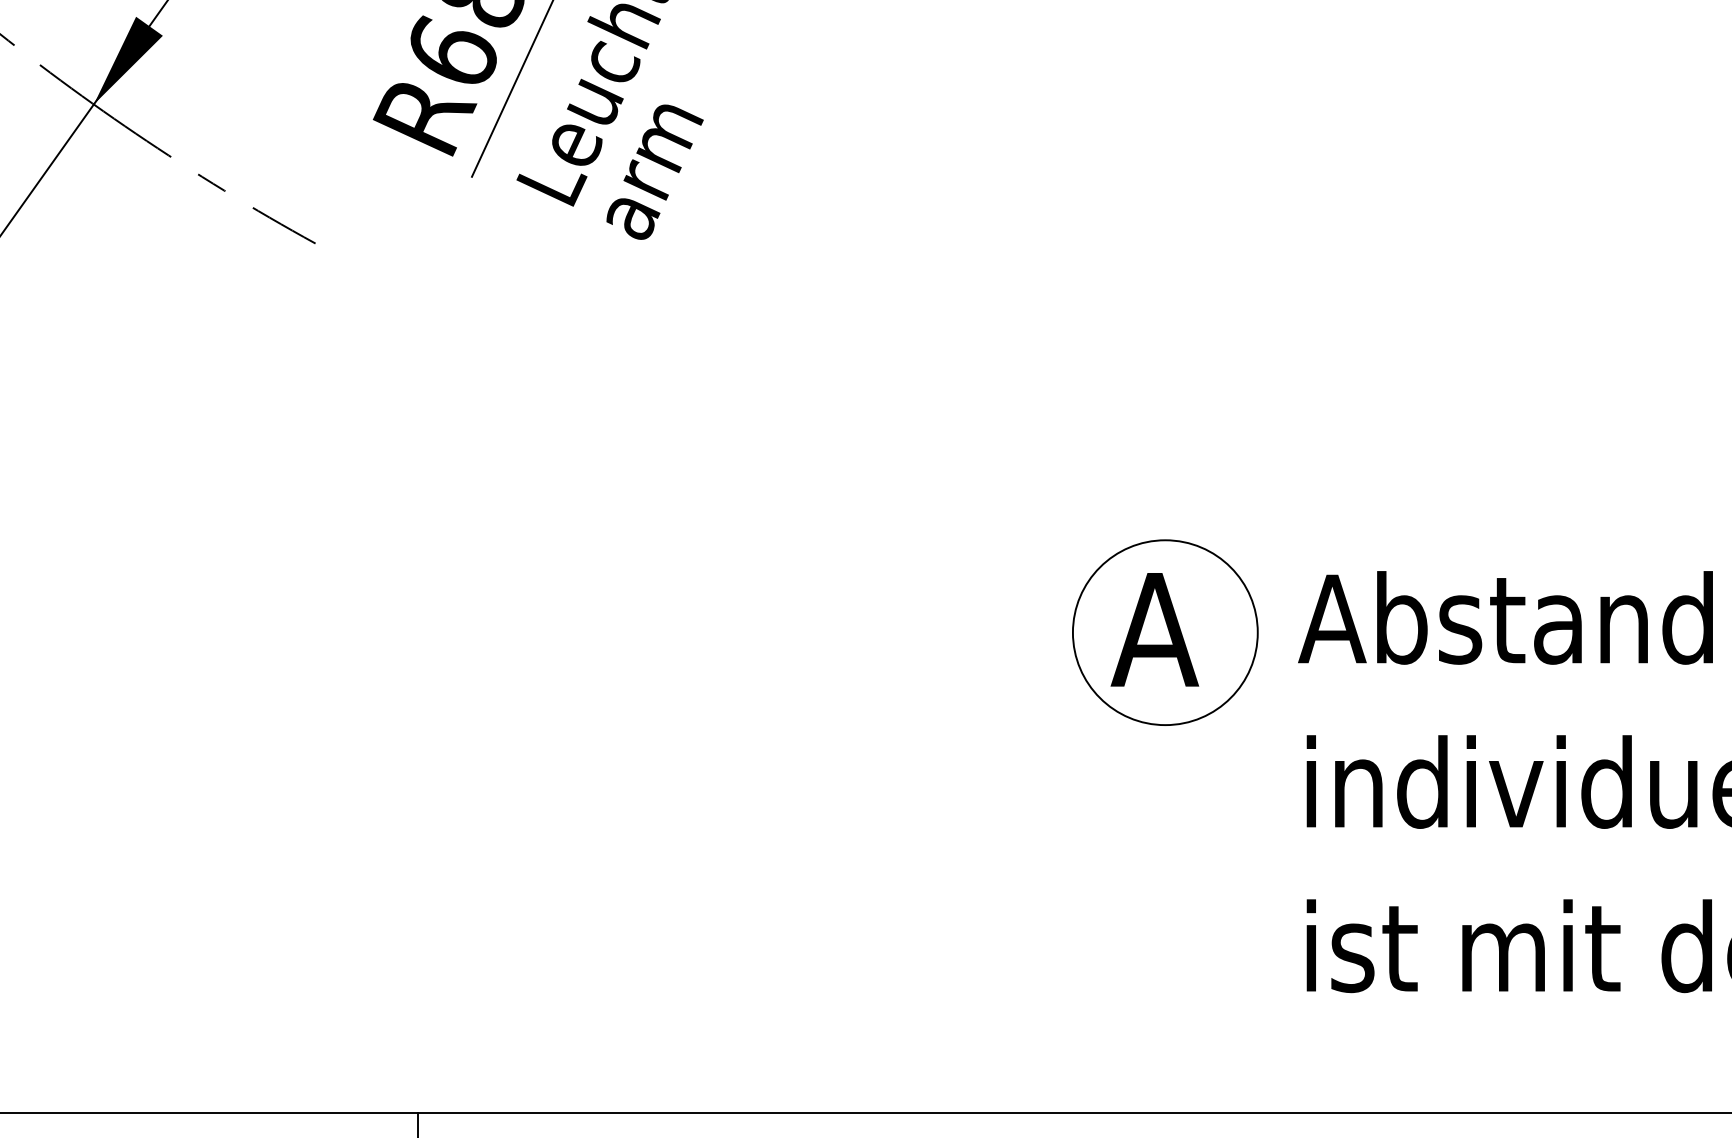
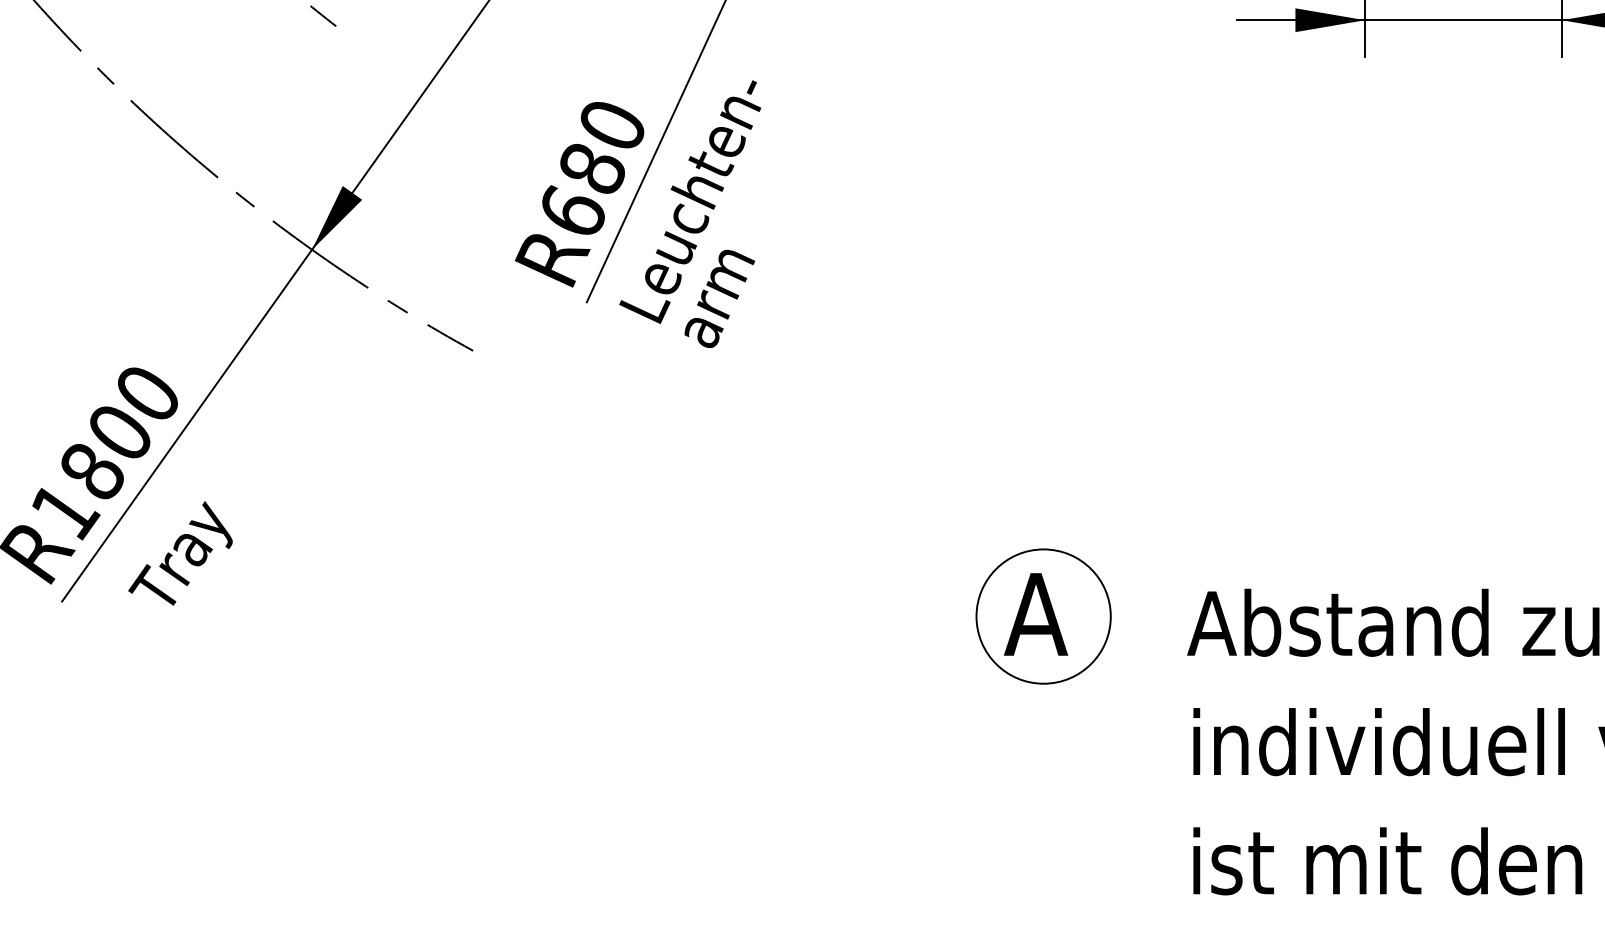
part: (1165, 632) -> (1043, 616), moved

